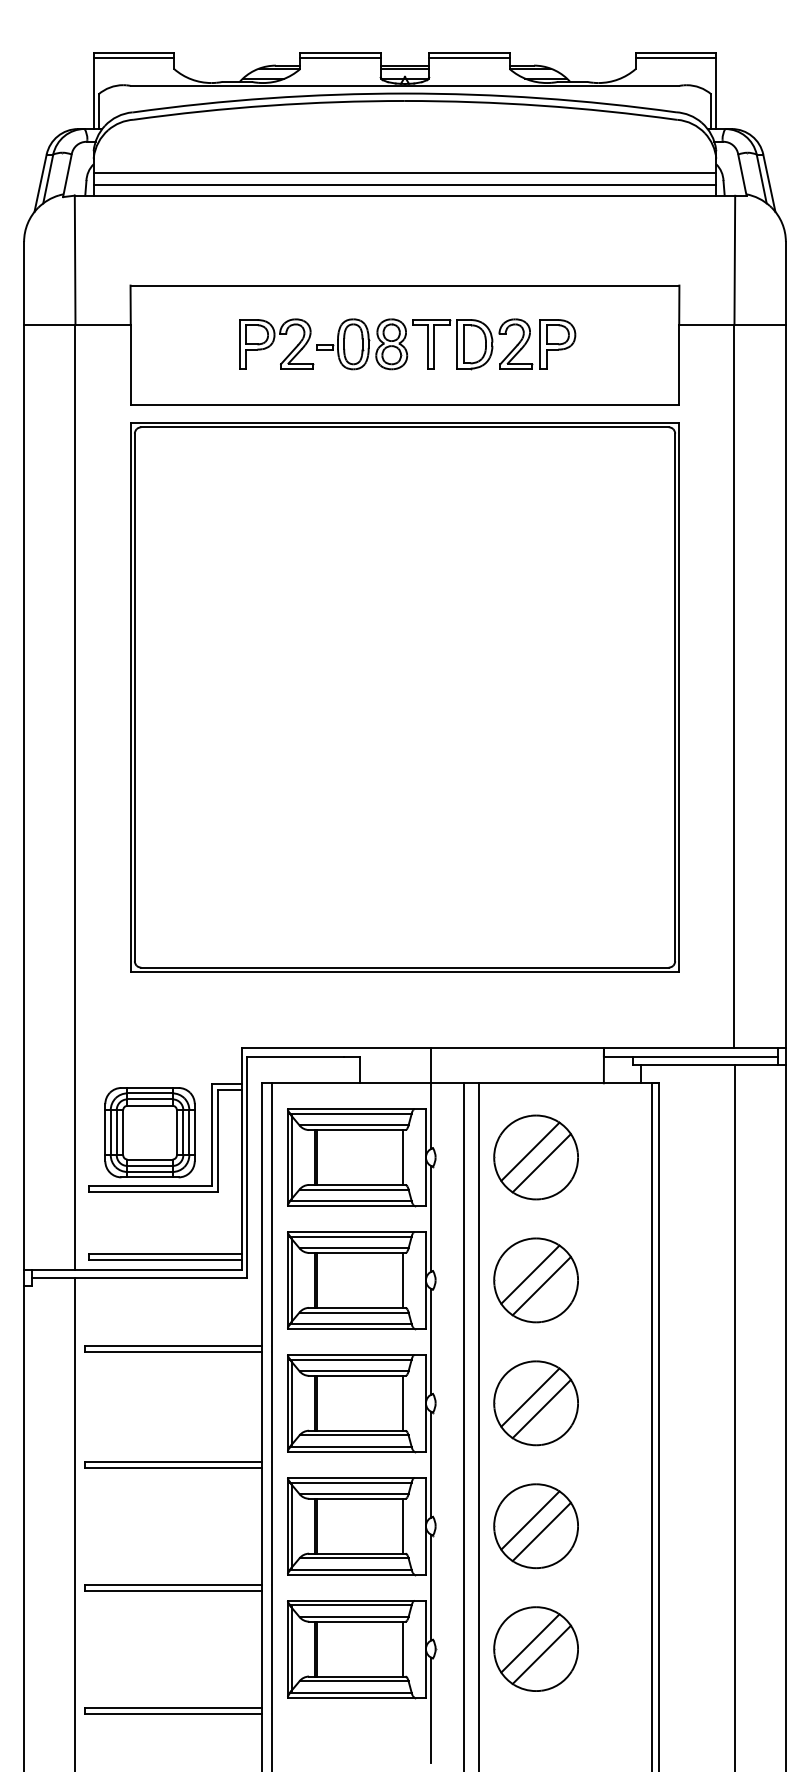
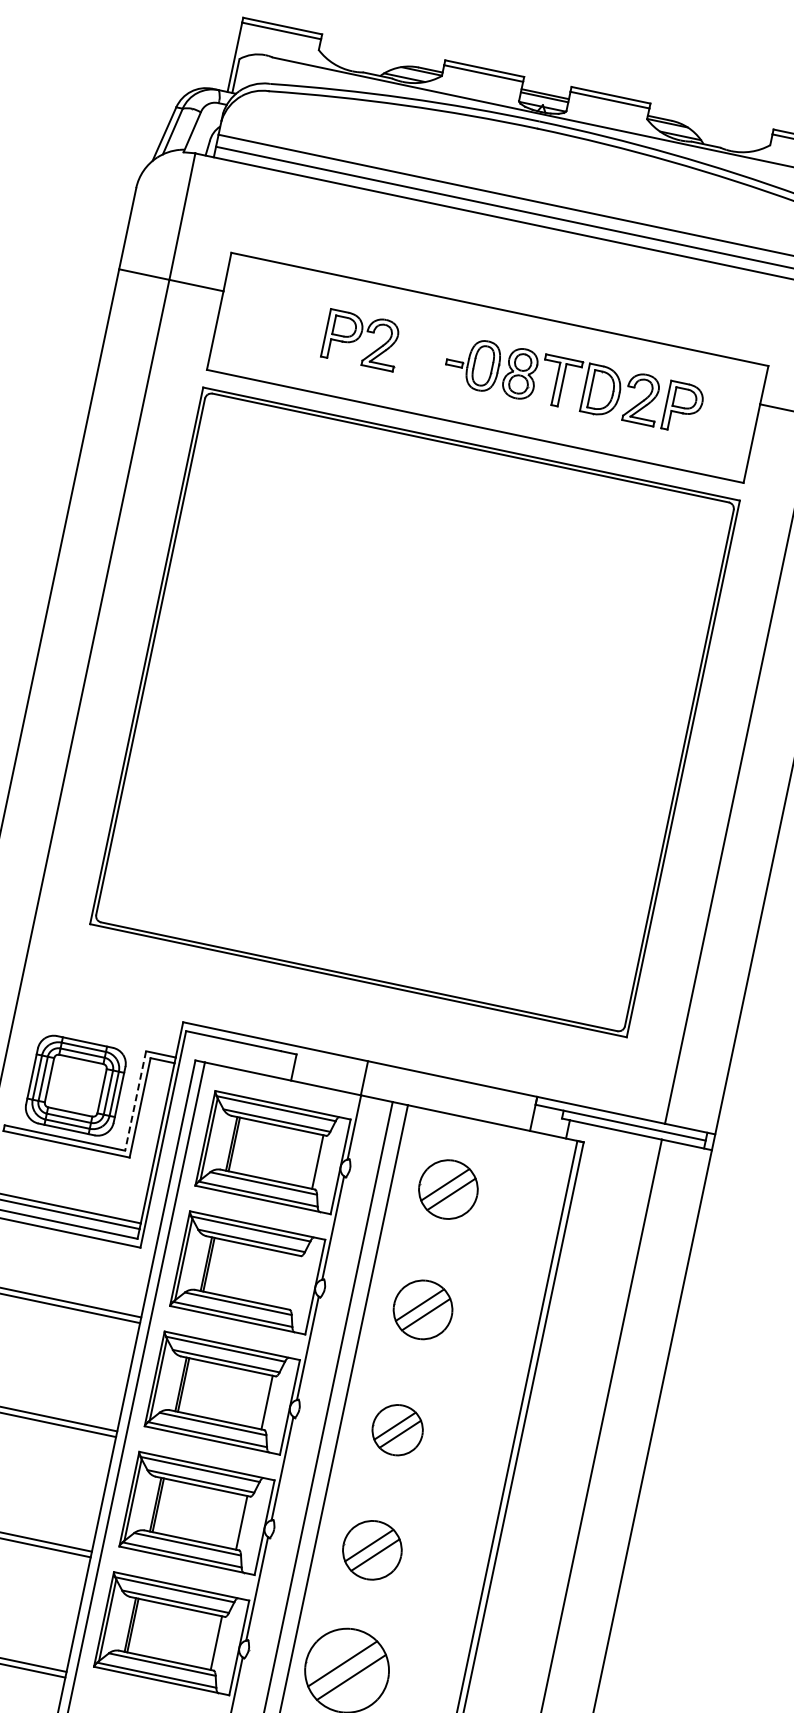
part: (456, 344) -> (584, 387), moved
line: (211, 1135) -> (135, 1101), solid -> dashed
part: (535, 1157) -> (447, 1189), size x0.7
line: (402, 1279) -> (292, 1281), removed
part: (535, 1280) -> (422, 1309), size x0.7
part: (535, 1403) -> (397, 1430), size x0.6
part: (535, 1525) -> (371, 1549), size x0.7

